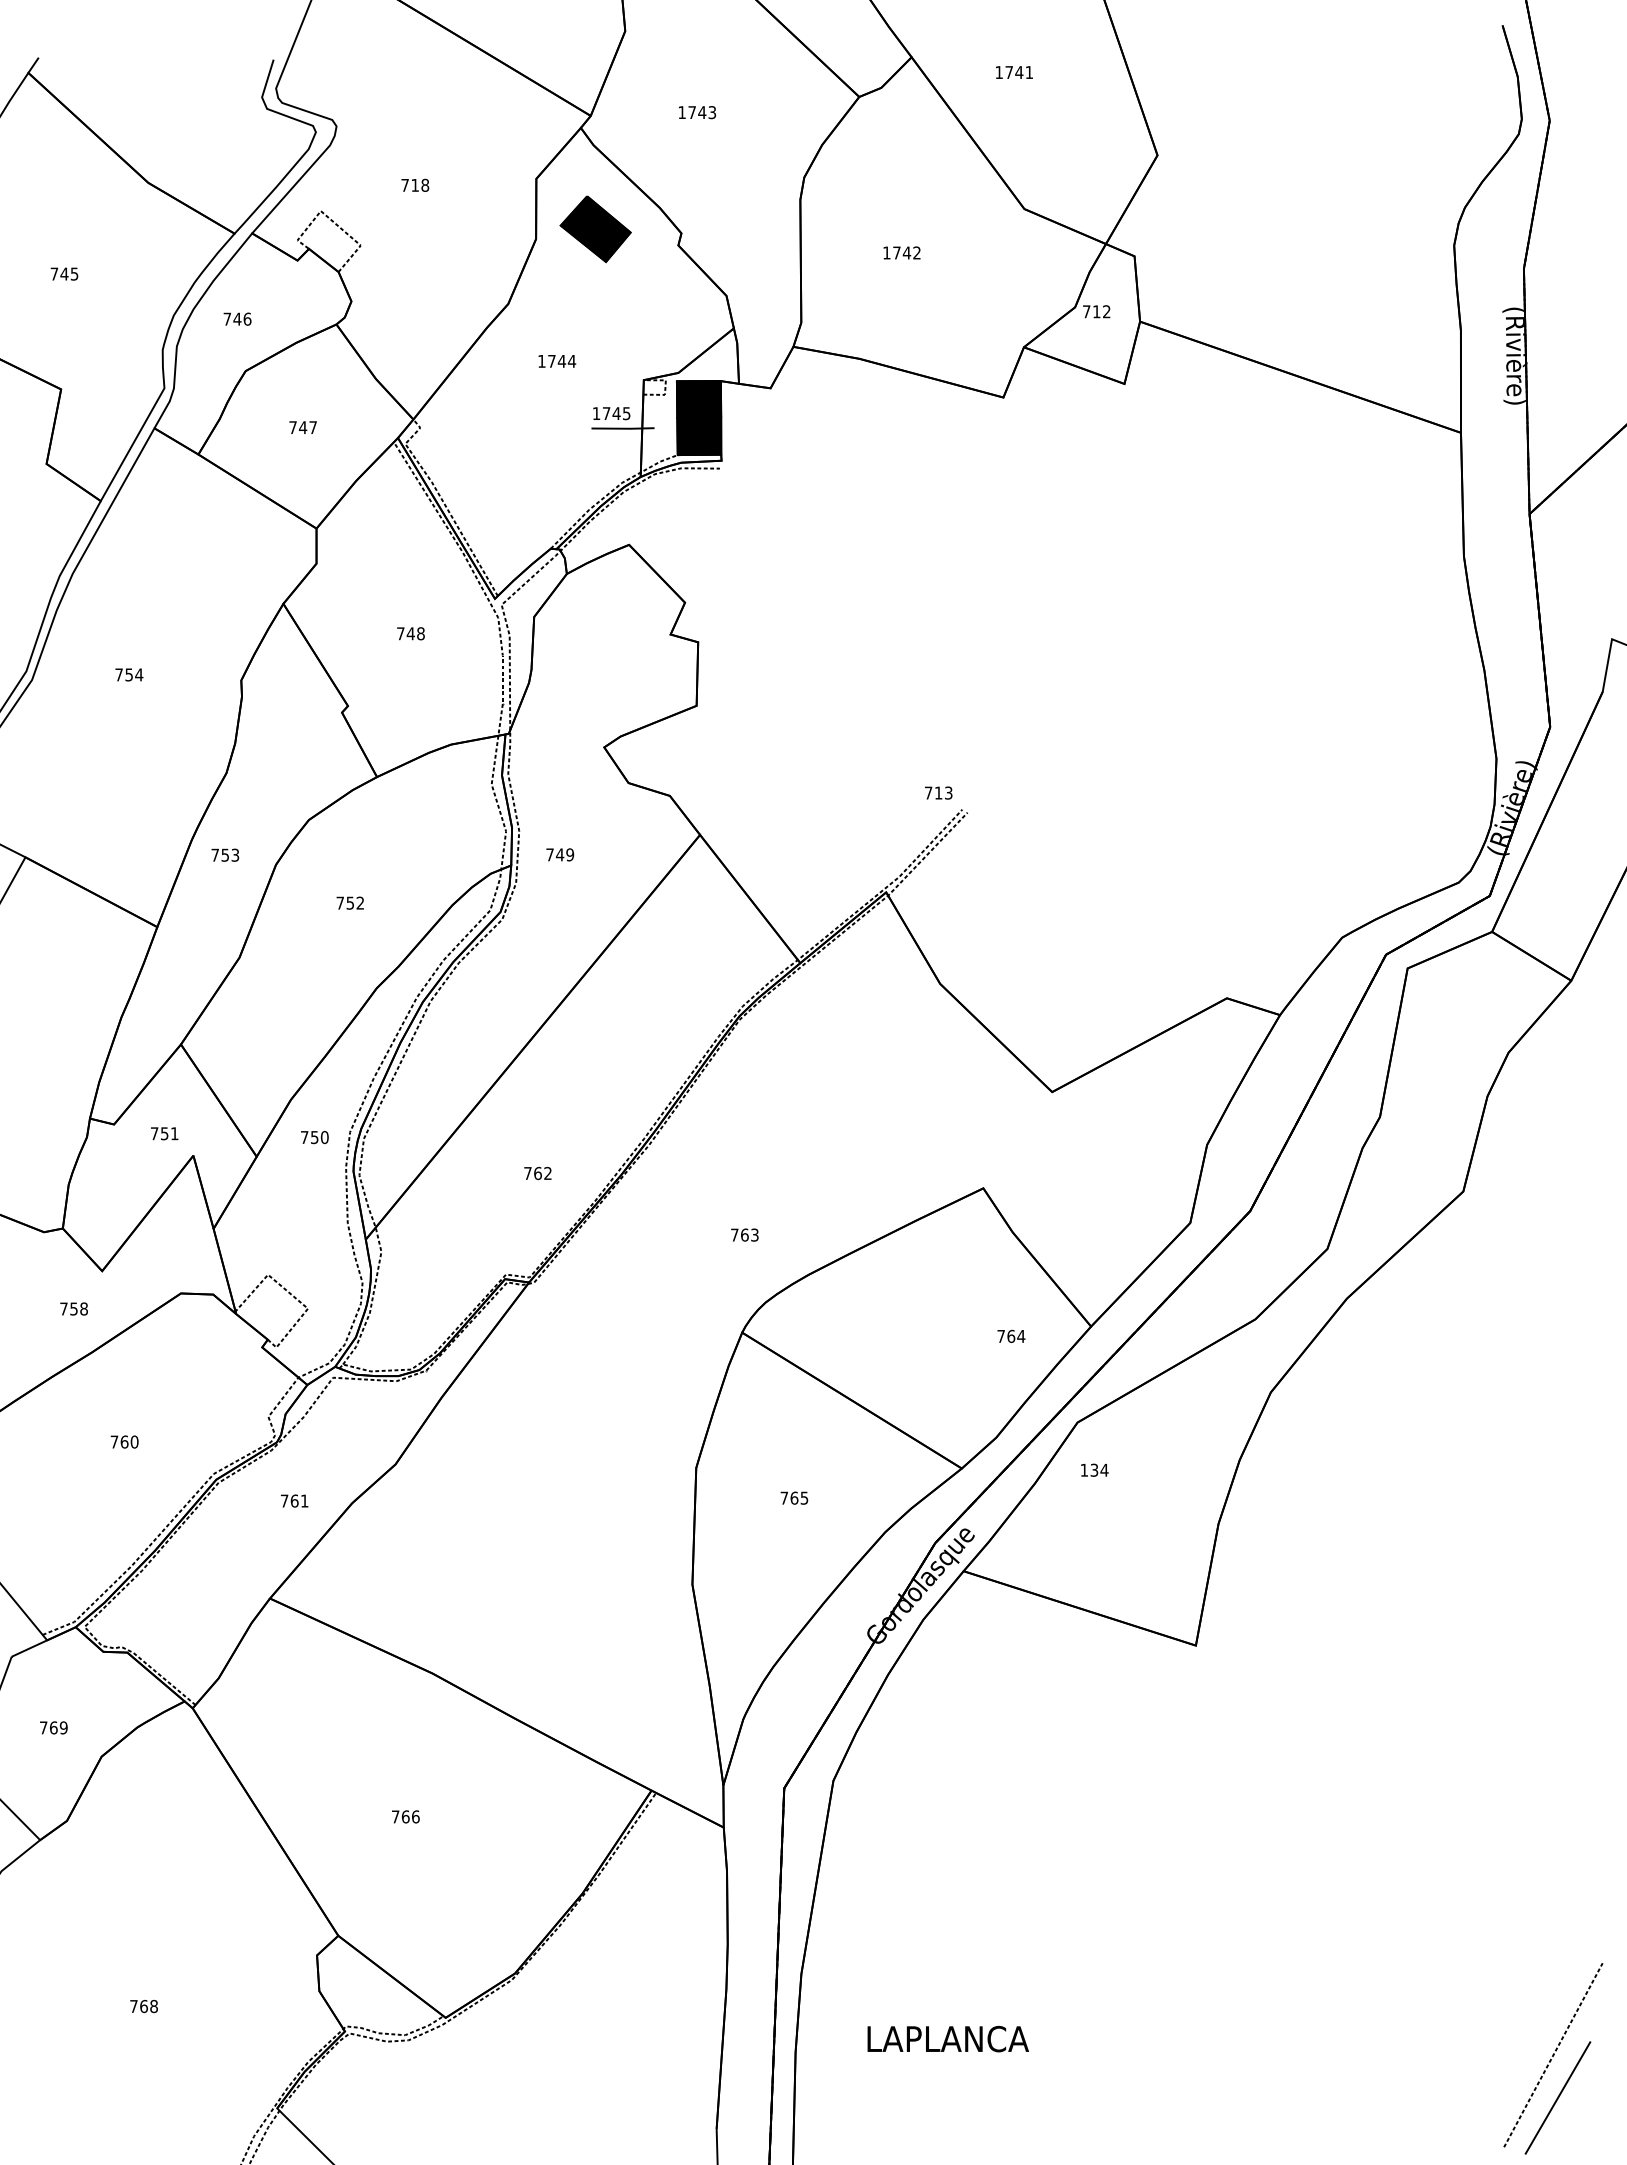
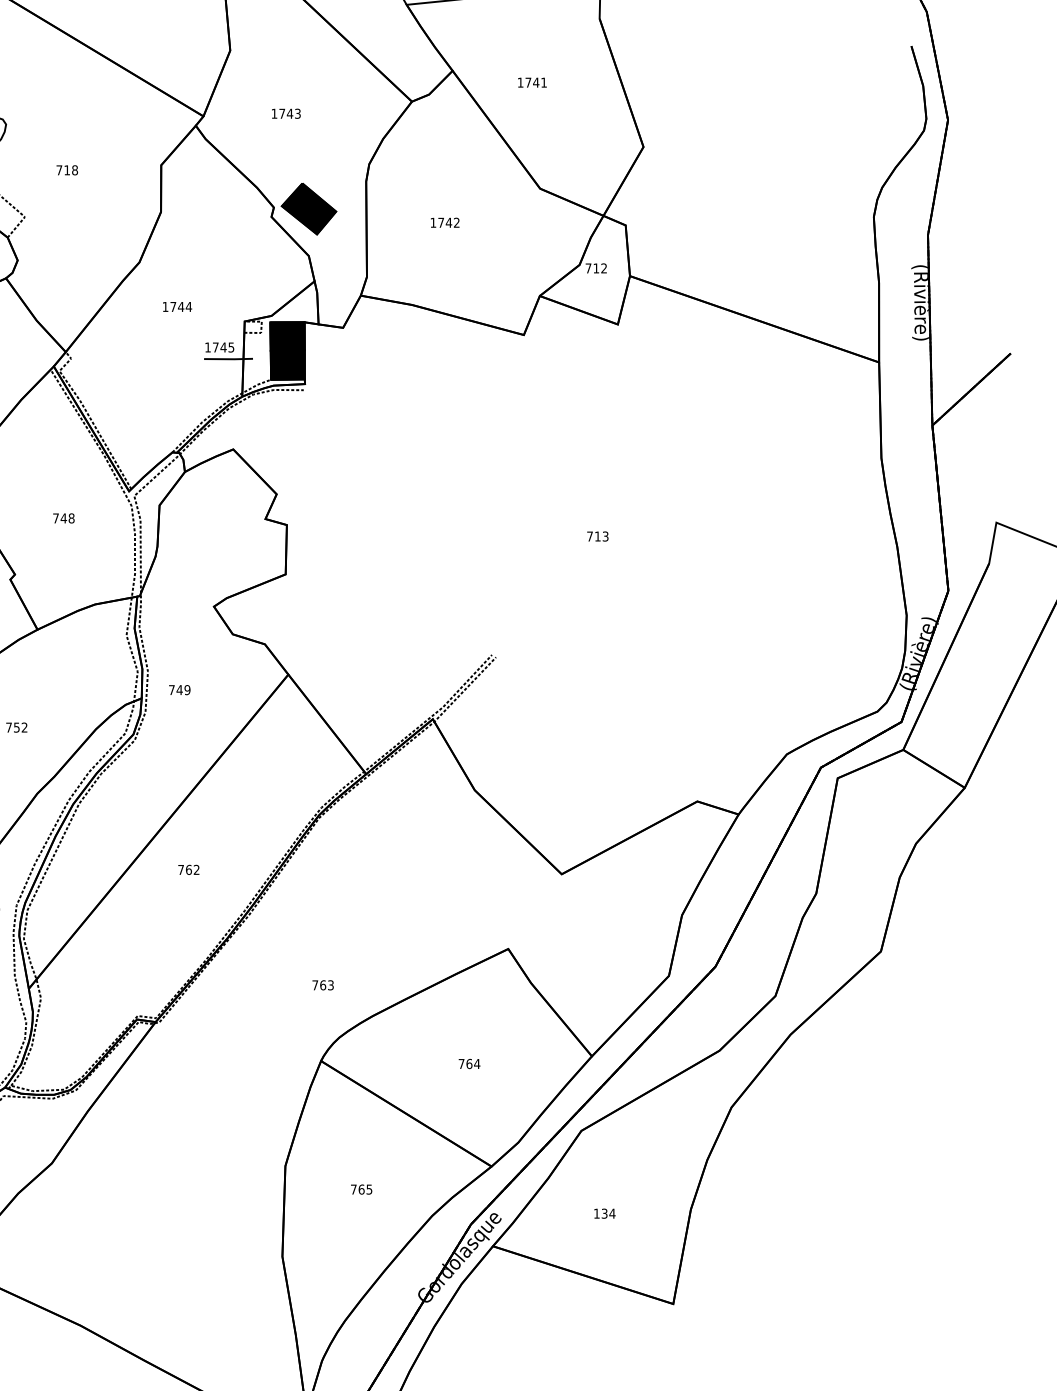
part: (595, 229) -> (308, 209), moved
text: (938, 792) -> (597, 536), moved
text: (537, 1173) -> (188, 869), moved
text: (1011, 1335) -> (469, 1063), moved
text: (1094, 1469) -> (604, 1213), moved

